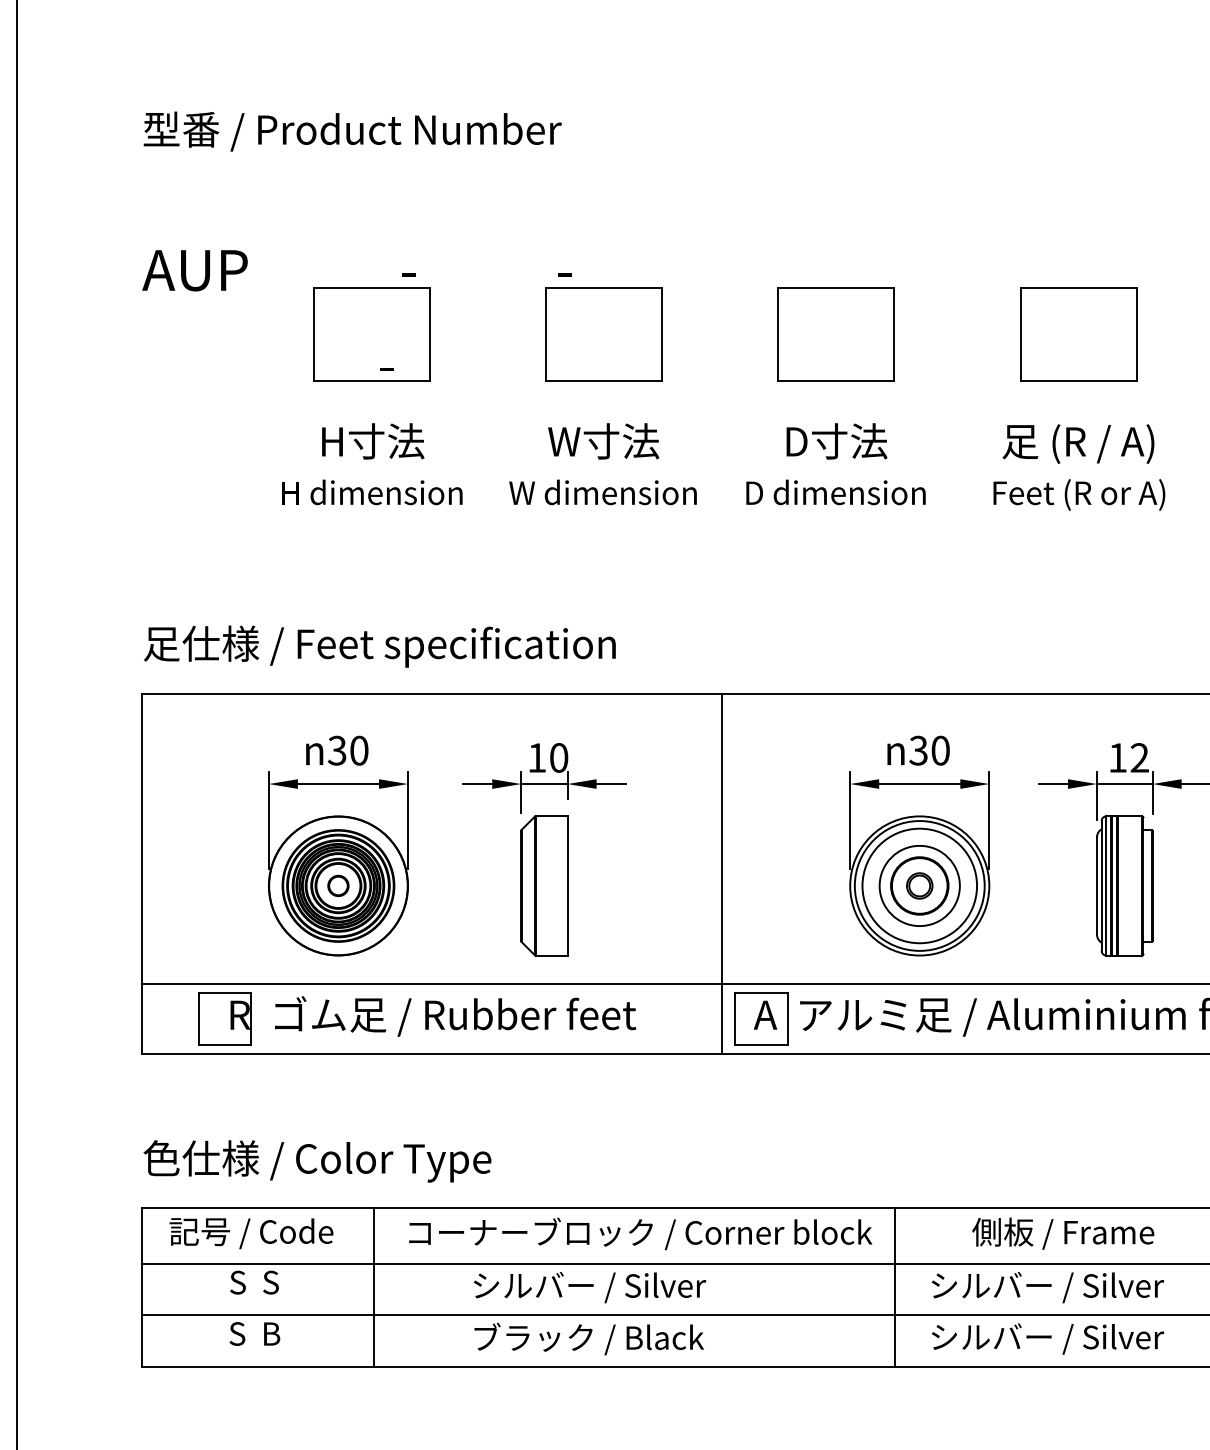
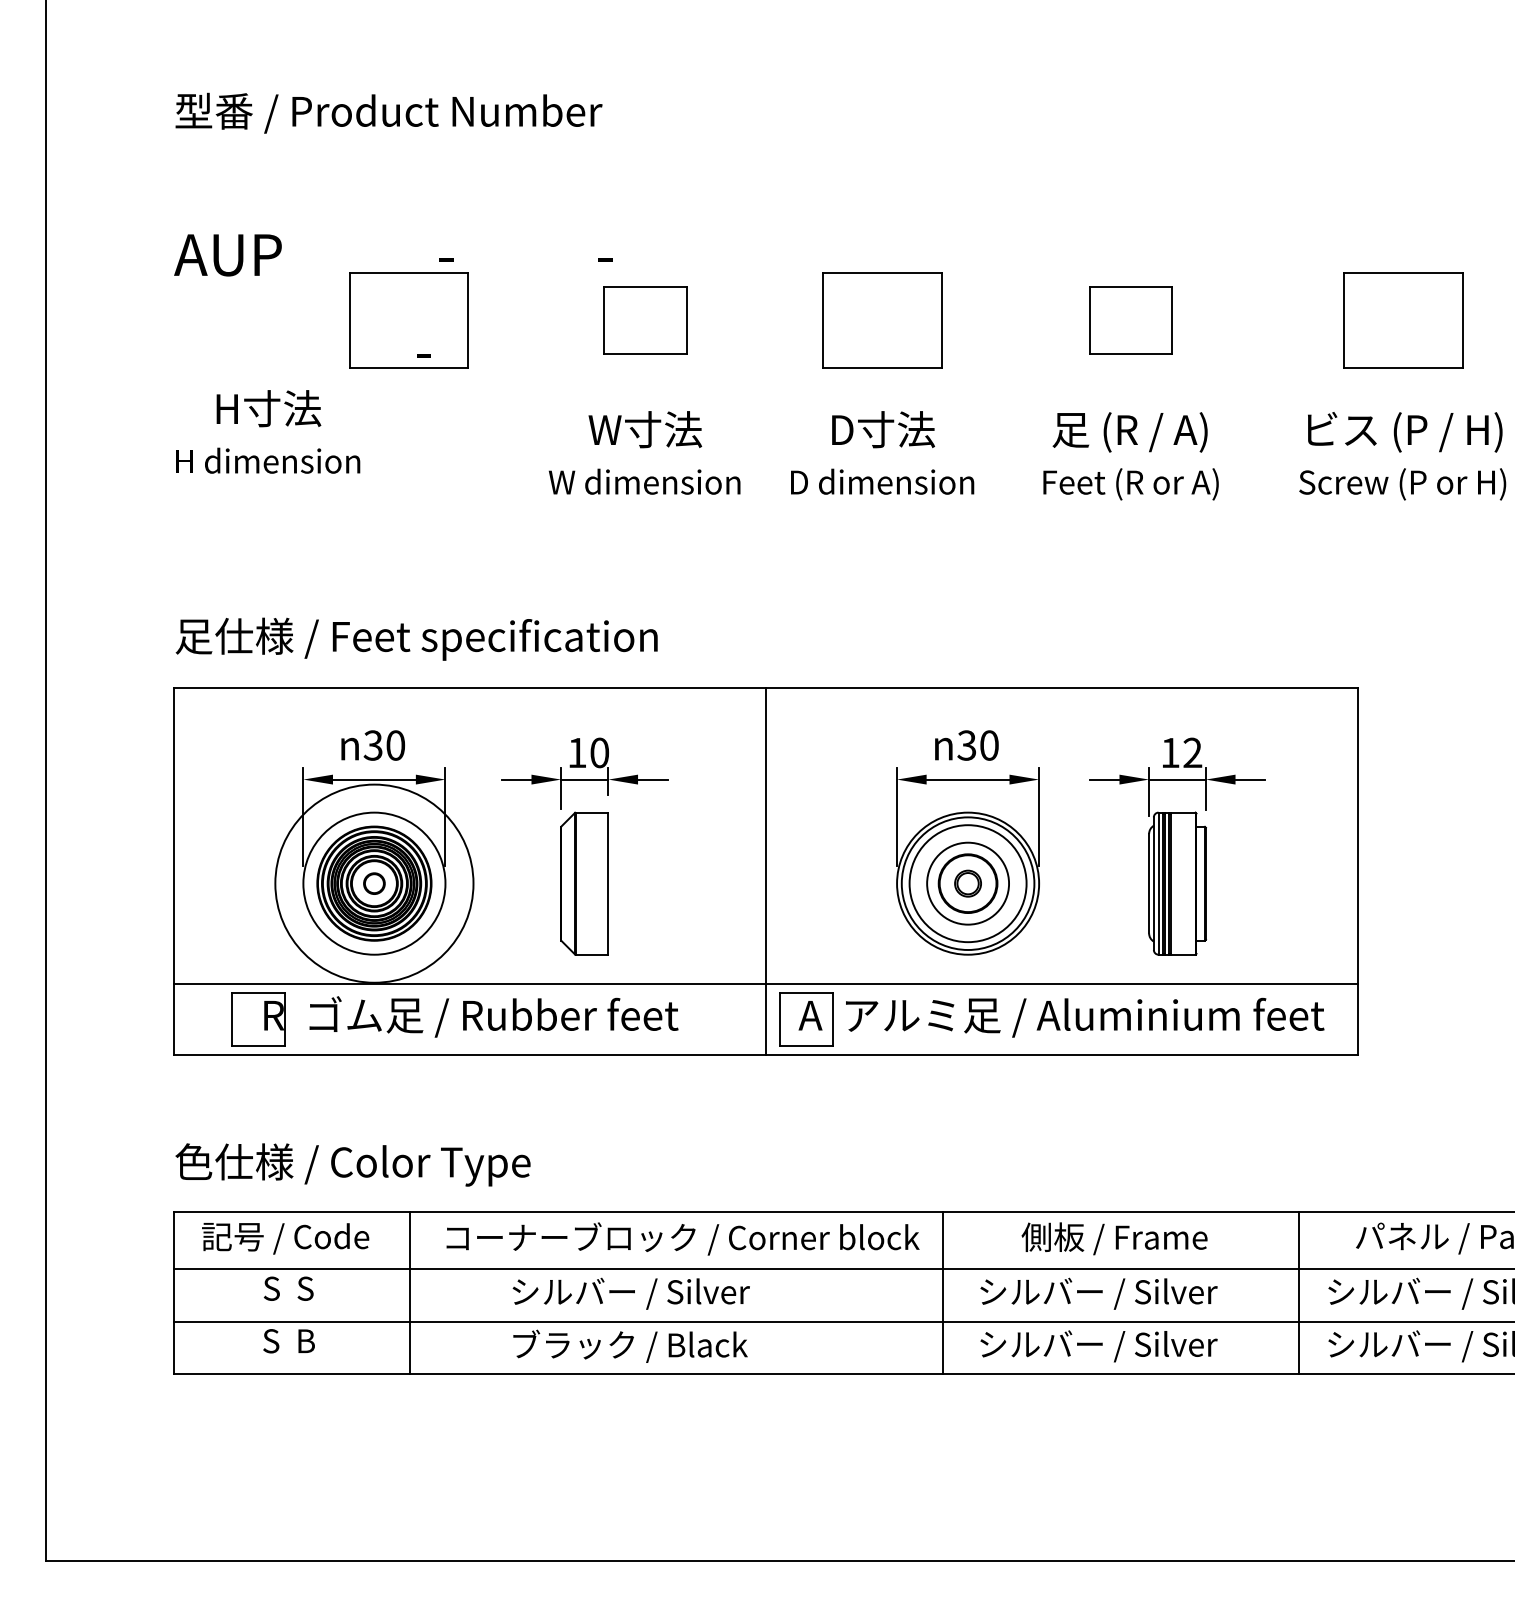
part: (603, 334) -> (645, 320), size x0.7
part: (1078, 334) -> (1130, 320), size x0.7
text: (372, 463) -> (268, 431), moved
circle: (338, 885) -> (374, 883), size x1.4

